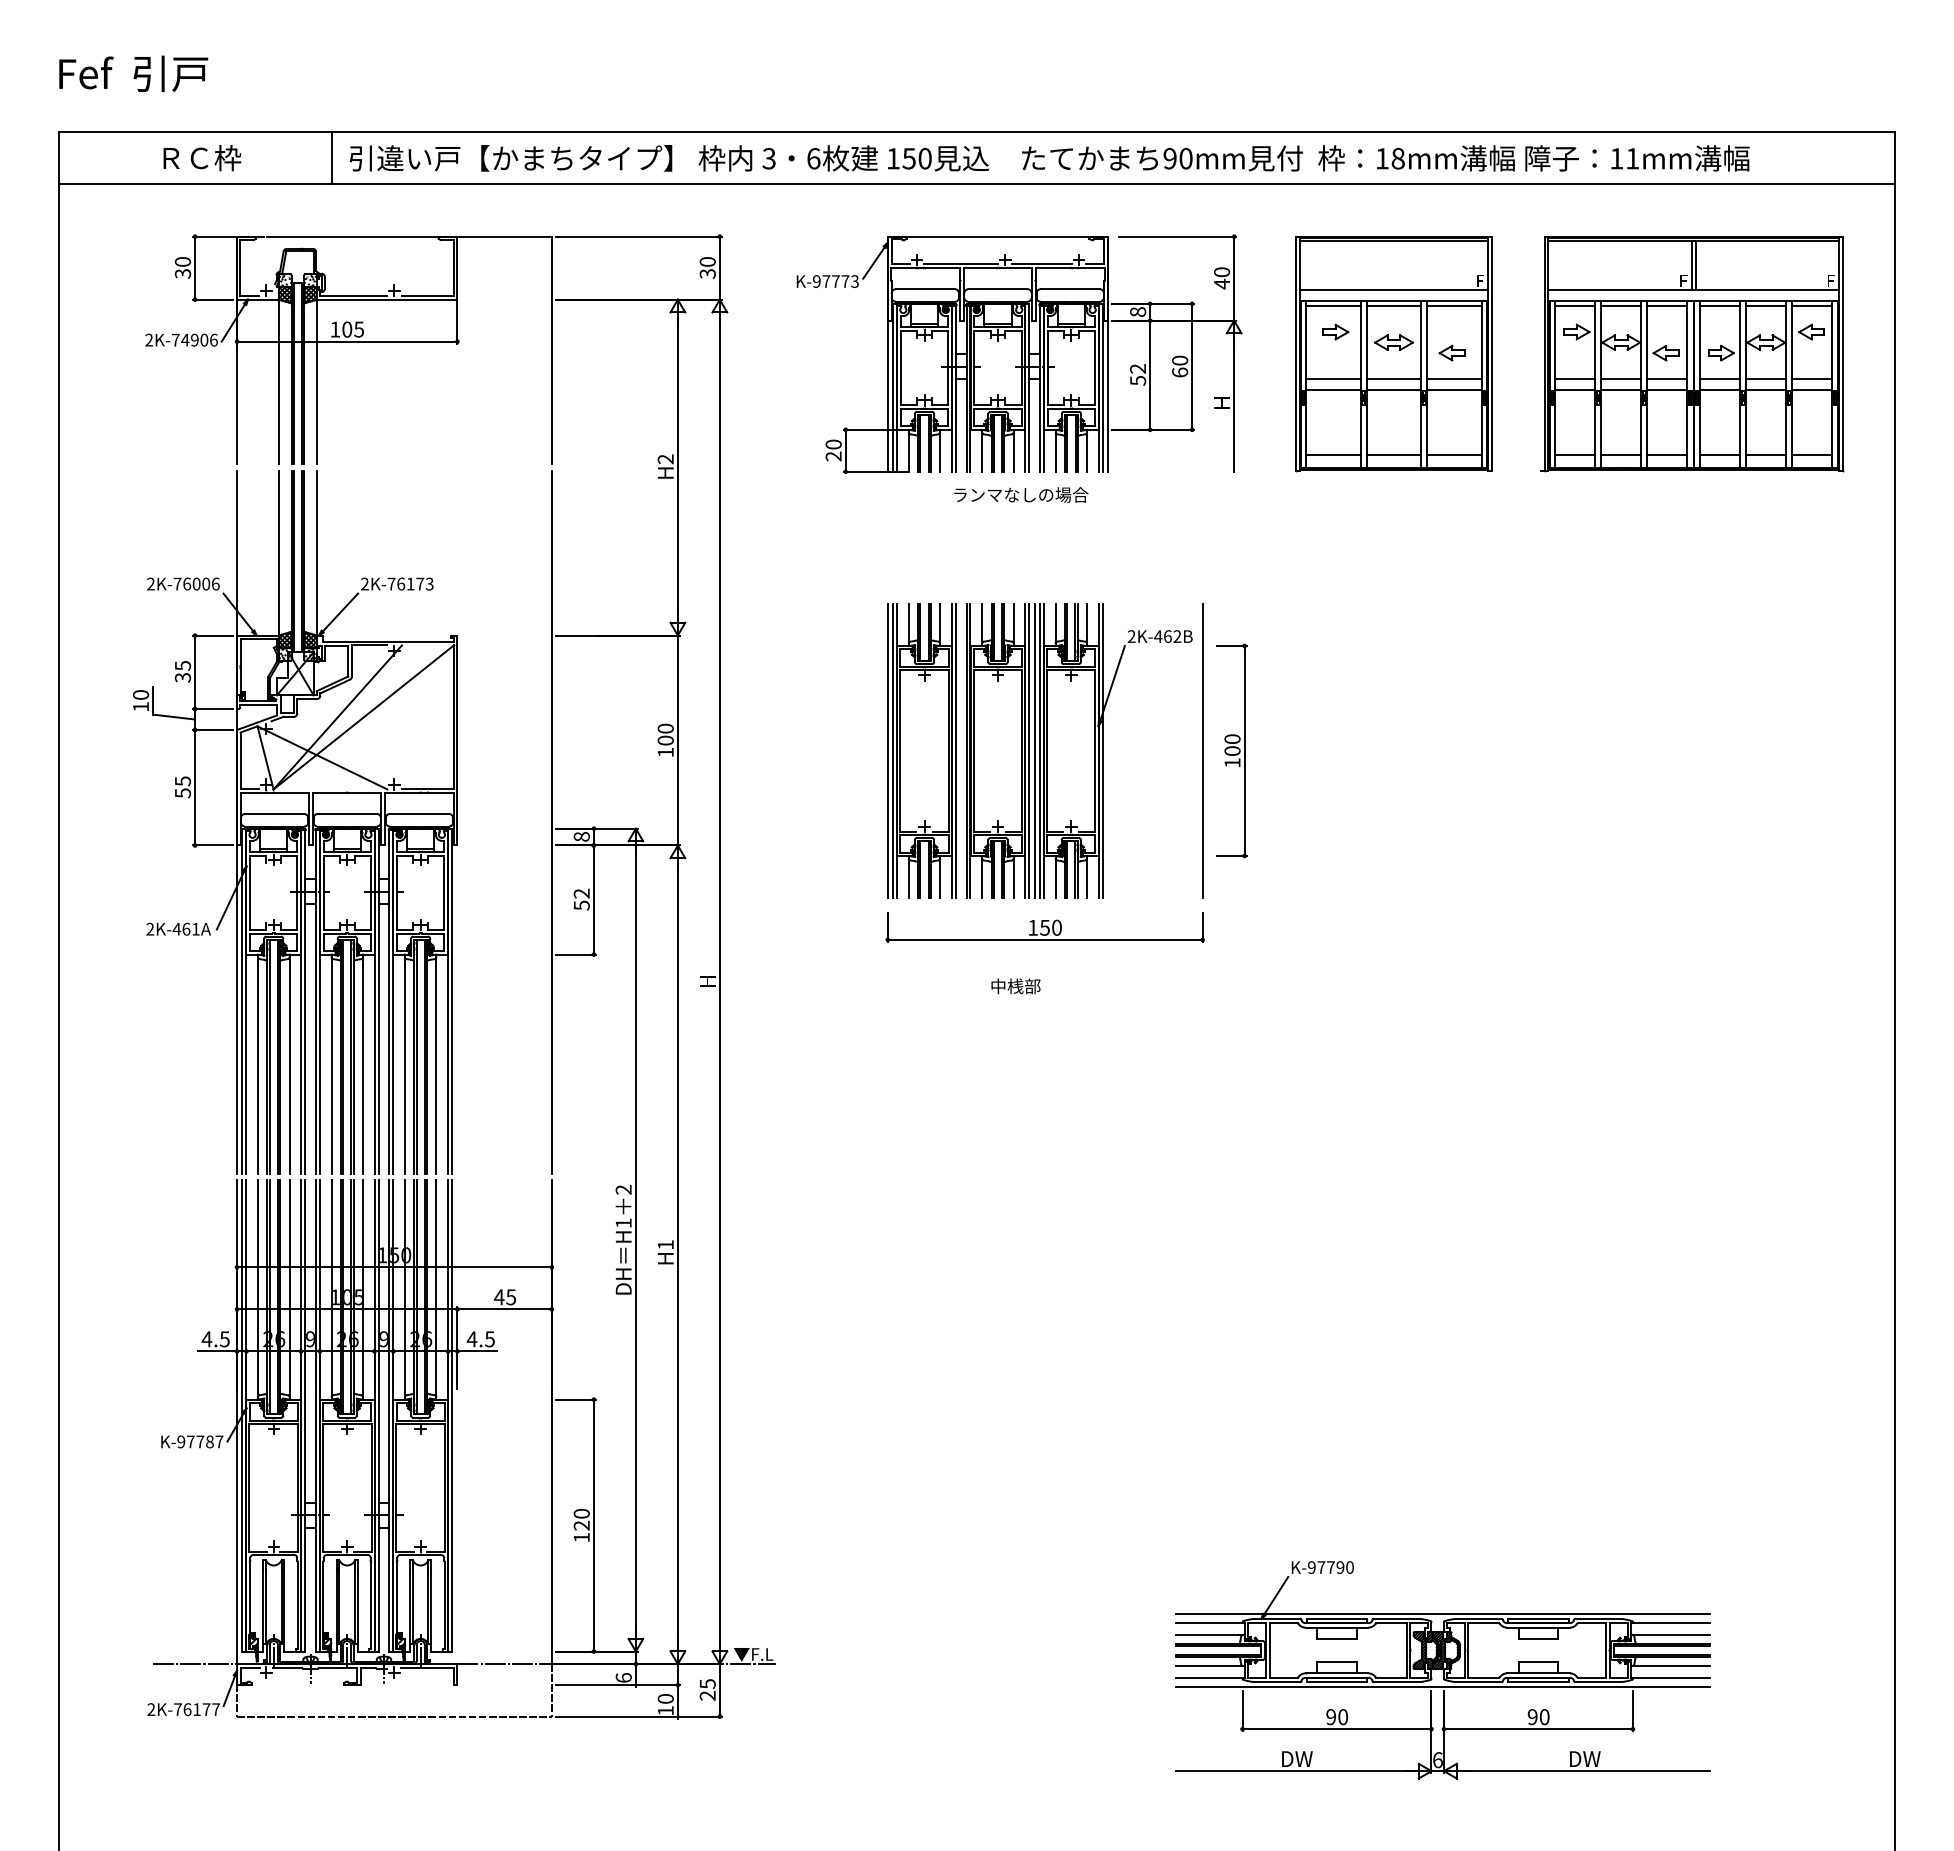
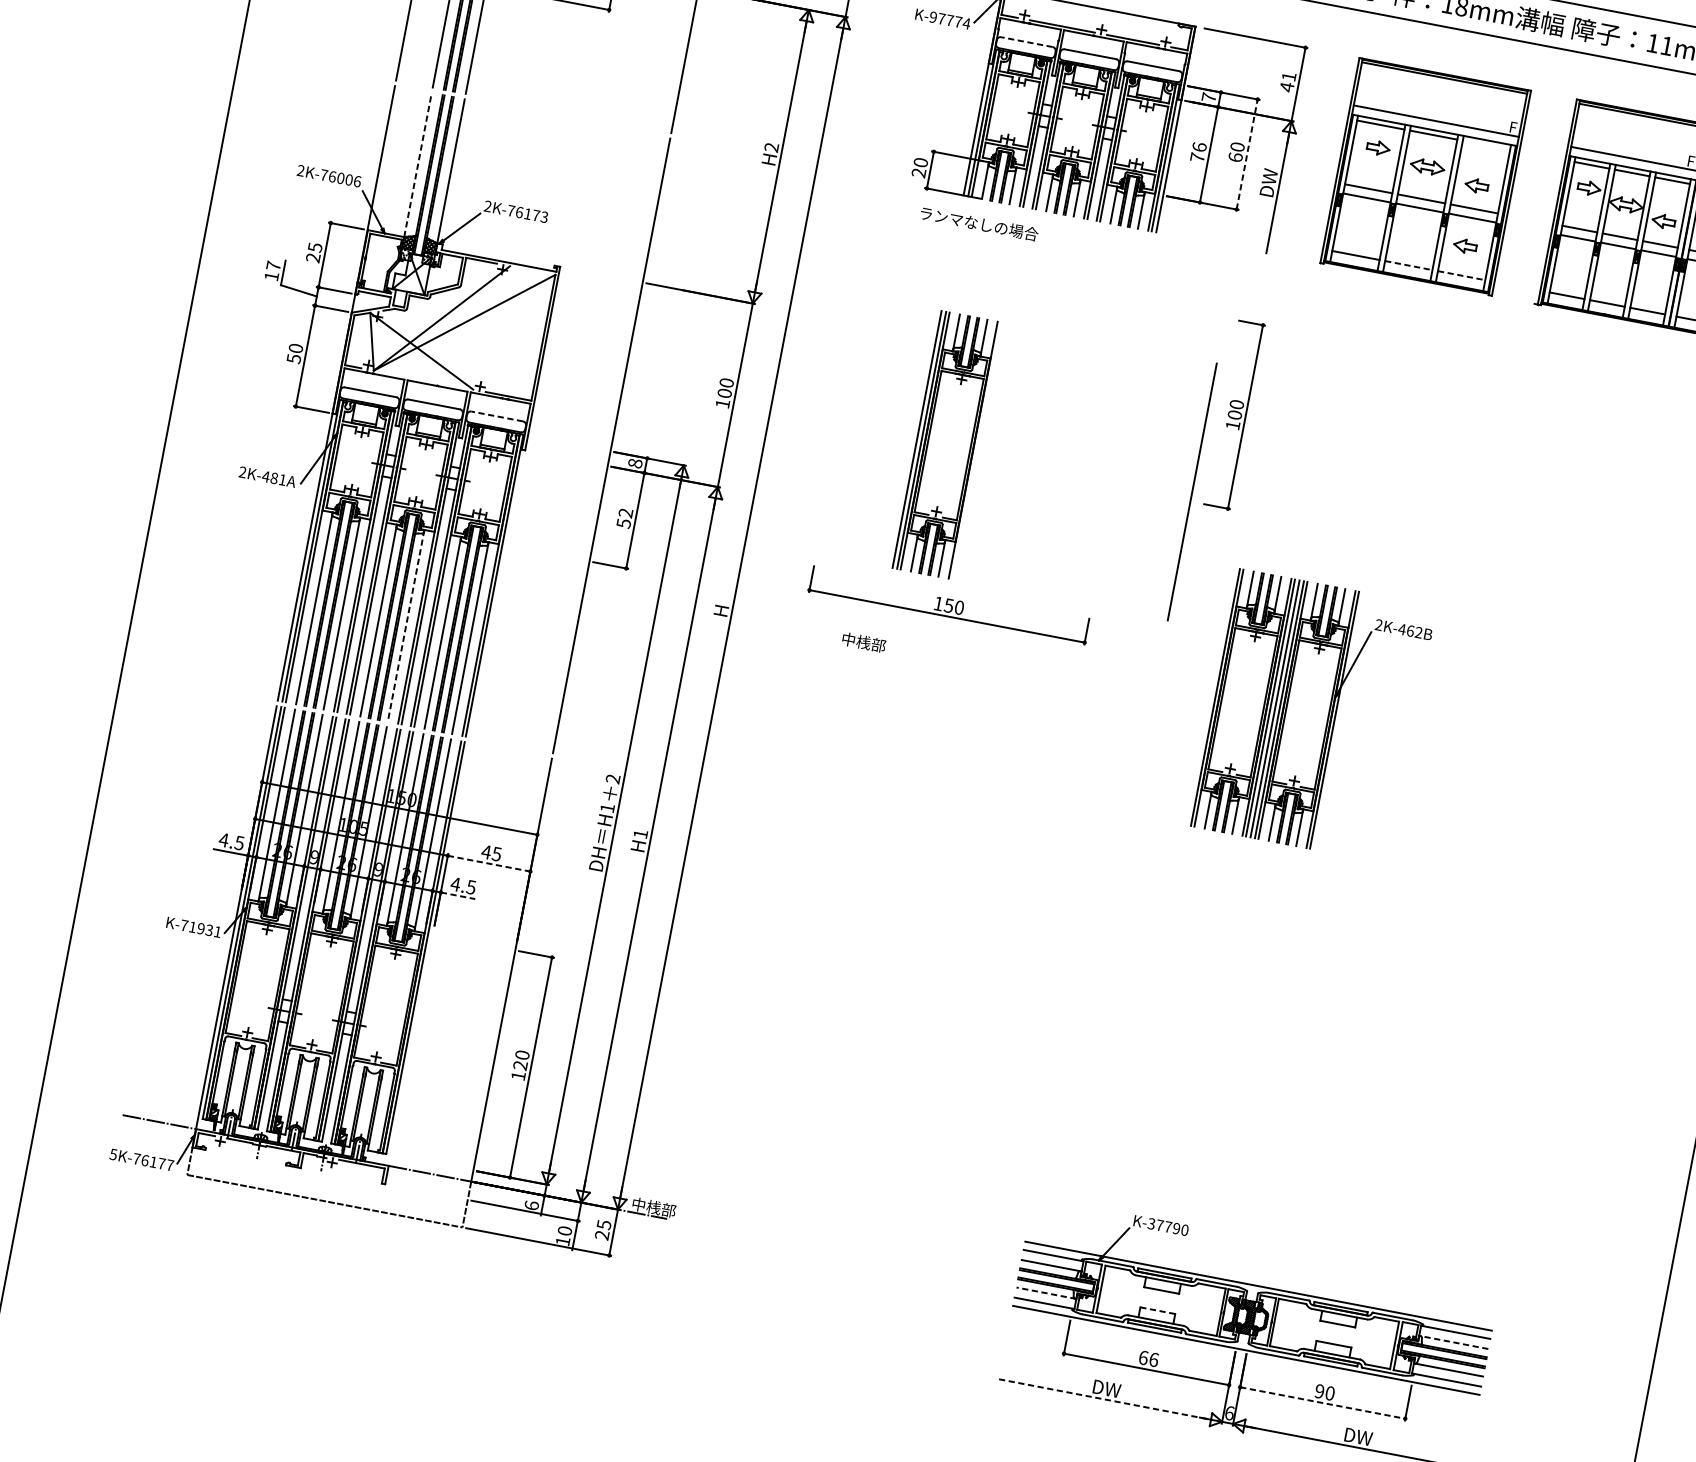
text: (1222, 272) -> (1289, 77), 40 -> 41
text: (854, 281) -> (966, 23), K-97773 -> K-97774
line: (924, 289) -> (1026, 42), solid -> dashed
line: (1454, 306) -> (1486, 145), removed
text: (1138, 311) -> (1209, 97), 8 -> 7
line: (1192, 366) -> (1247, 154), solid -> dashed
text: (1138, 374) -> (1198, 152), 52 -> 76
text: (1221, 393) -> (1268, 182), H -> DW
part: (1451, 421) -> (1464, 245), added
line: (1394, 455) -> (1409, 265), solid -> dashed
line: (1454, 455) -> (1461, 275), solid -> dashed
text: (1021, 494) -> (979, 223), moved
line: (279, 552) -> (418, 164), solid -> dashed
text: (183, 677) -> (313, 257), 35 -> 25
text: (140, 694) -> (273, 265), 10 -> 17
line: (956, 750) -> (977, 450), removed
part: (1079, 750) -> (1314, 715), moved
part: (1231, 750) -> (1234, 414), moved
text: (182, 781) -> (295, 348), 55 -> 50
line: (418, 813) -> (496, 415), solid -> dashed
part: (1044, 927) -> (948, 605), moved
text: (186, 928) -> (274, 477), 2K-461A -> 2K-481A
text: (1015, 986) -> (863, 642), moved
line: (362, 1064) -> (405, 625), solid -> dashed
line: (505, 1309) -> (489, 863), solid -> dashed
line: (477, 1351) -> (458, 895), solid -> dashed
text: (200, 1441) -> (201, 928), K-97787 -> K-71931
text: (1311, 1567) -> (1151, 1223), K-97790 -> K-37790
line: (1670, 1634) -> (1453, 1342), solid -> dashed
text: (758, 1654) -> (653, 1207), ▼F.L -> 中桟部
line: (1337, 1662) -> (1158, 1311), solid -> dashed
line: (1209, 1666) -> (1045, 1293), solid -> dashed
text: (151, 1709) -> (113, 1154), 2K-76177 -> 5K-76177
text: (1337, 1717) -> (1149, 1359), 90 -> 66
line: (1539, 1729) -> (1323, 1403), solid -> dashed
line: (1296, 1771) -> (1104, 1399), solid -> dashed

